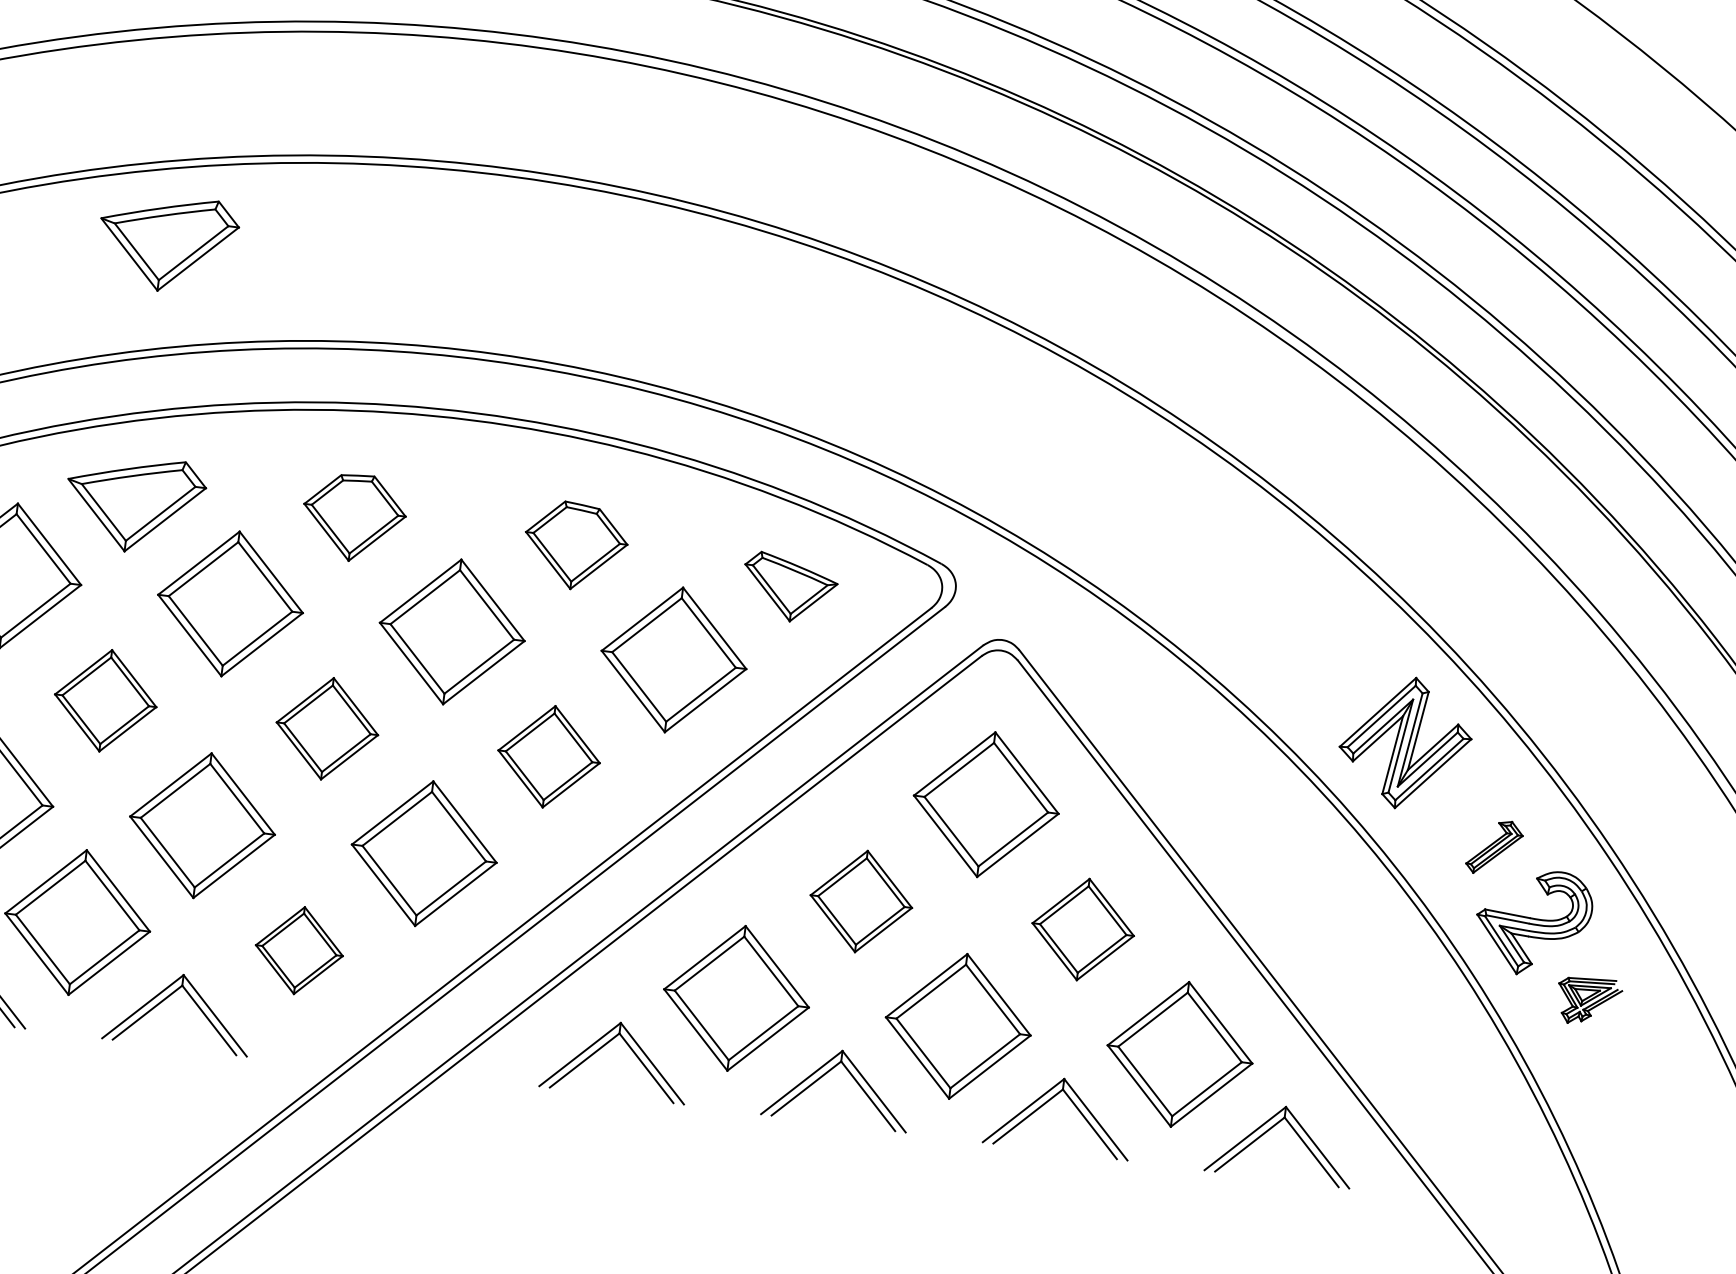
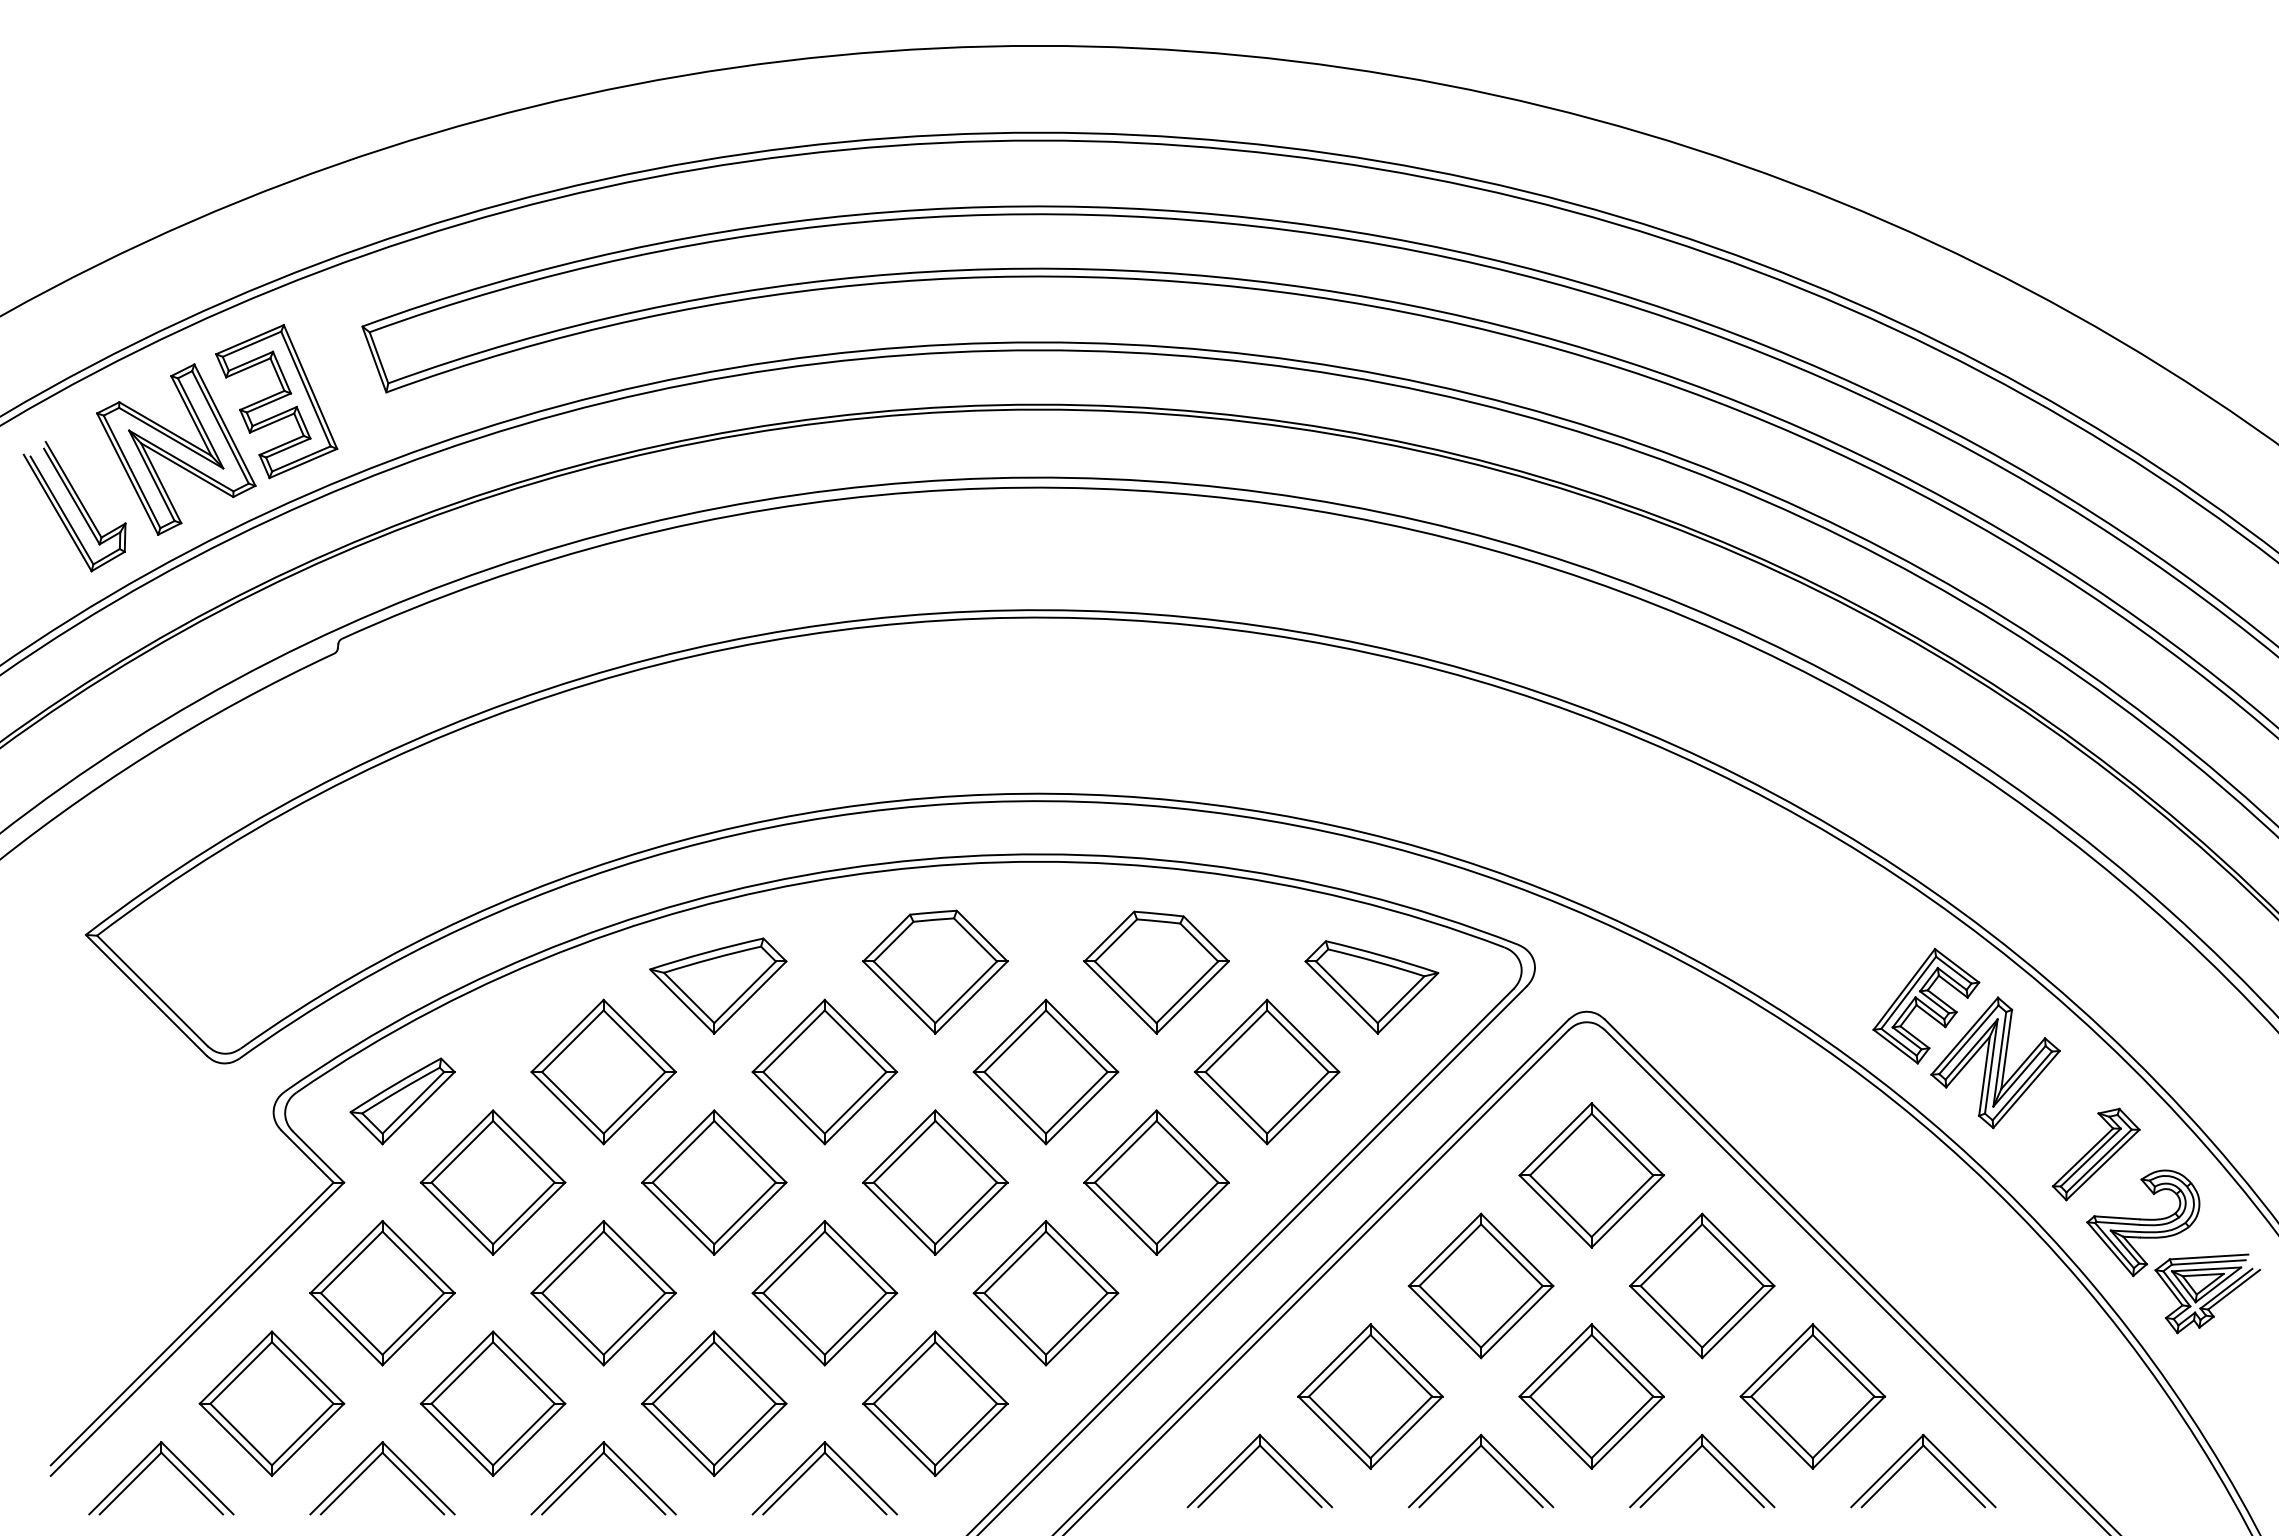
part: (167, 243) -> (718, 725), removed
part: (354, 517) -> (935, 971), size x1.43
part: (575, 546) -> (1156, 972), size x1.43
part: (789, 588) -> (1371, 987), size x1.43
part: (1343, 676) -> (1926, 1005), added
part: (105, 700) -> (714, 1182), size x1.43
part: (327, 728) -> (935, 1182), size x1.43
part: (549, 756) -> (1156, 1182), size x1.43
part: (1494, 847) -> (2095, 1154), size x1.67
part: (860, 901) -> (1480, 1285), size x1.43
part: (1083, 929) -> (1702, 1285), size x1.43
part: (299, 950) -> (935, 1403), size x1.67
part: (1588, 1001) -> (2207, 1293), size x1.67

